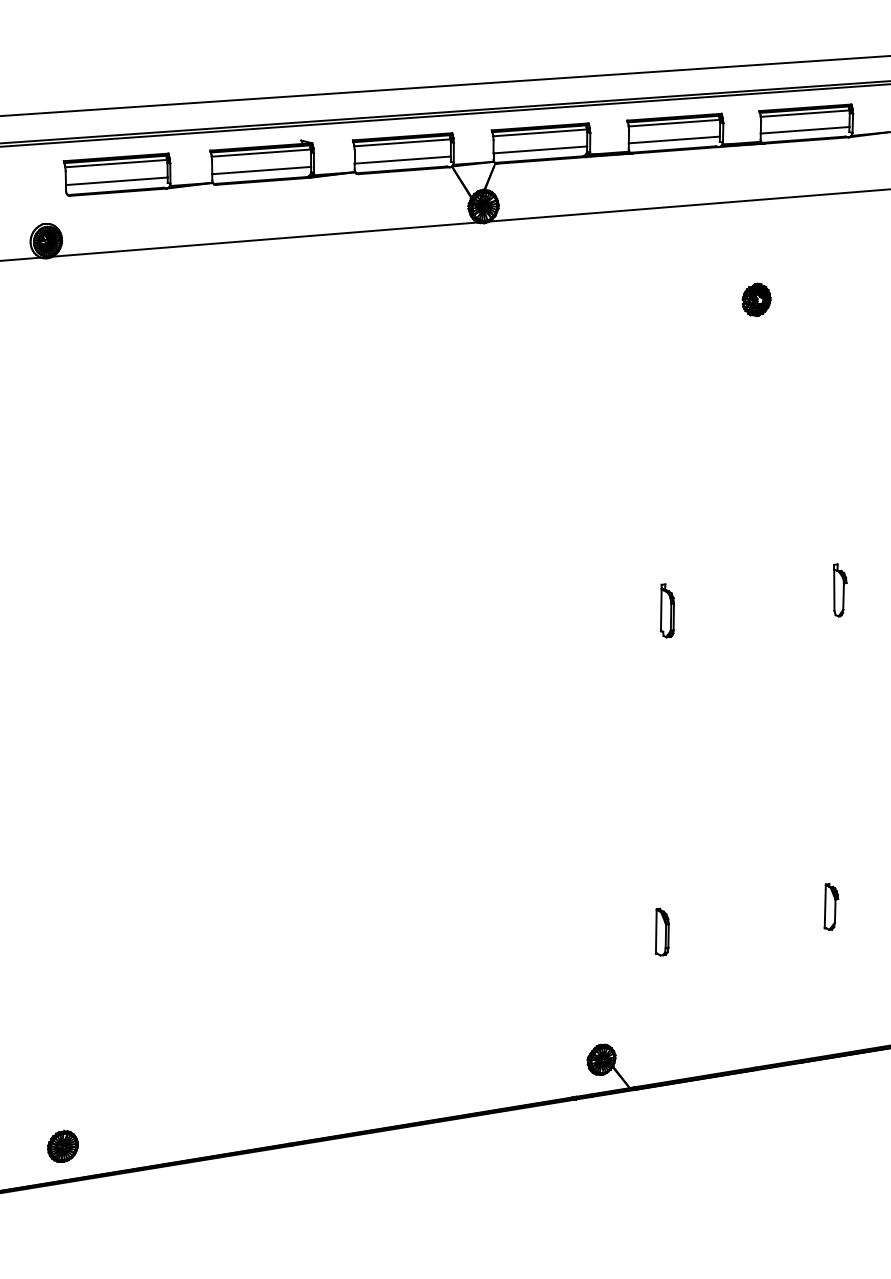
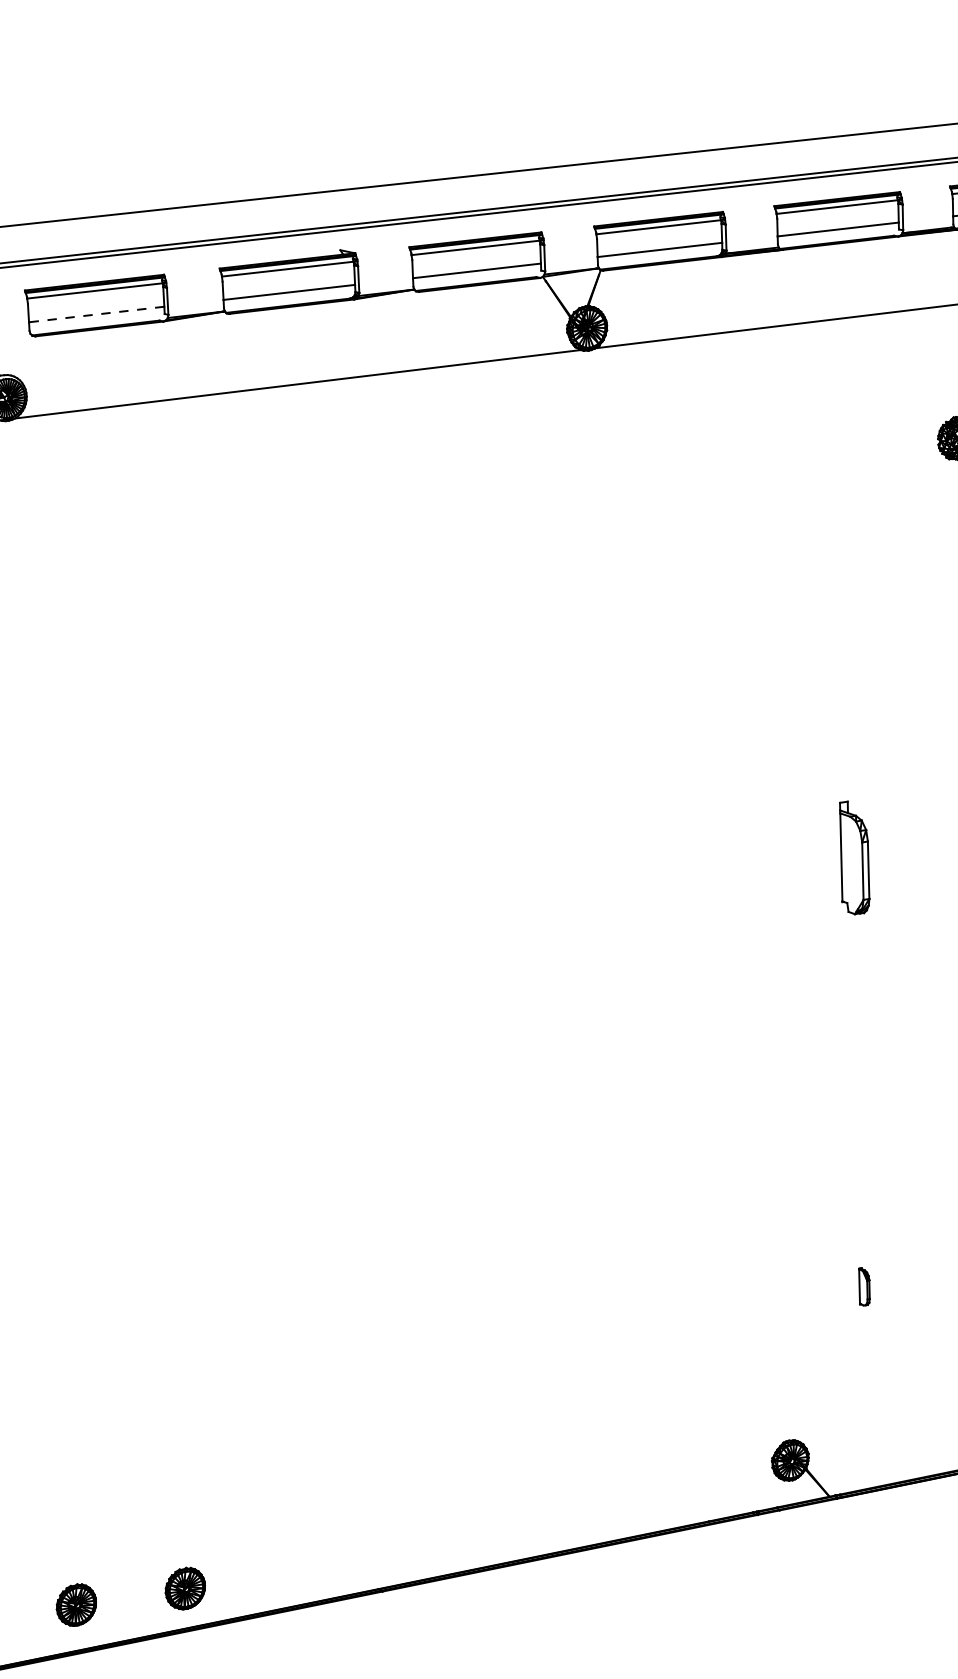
line: (116, 181) -> (96, 314), solid -> dashed
part: (666, 610) -> (852, 857), size x1.6
part: (661, 931) -> (863, 1286), size x0.6
part: (144, 1136) -> (184, 1587), added

